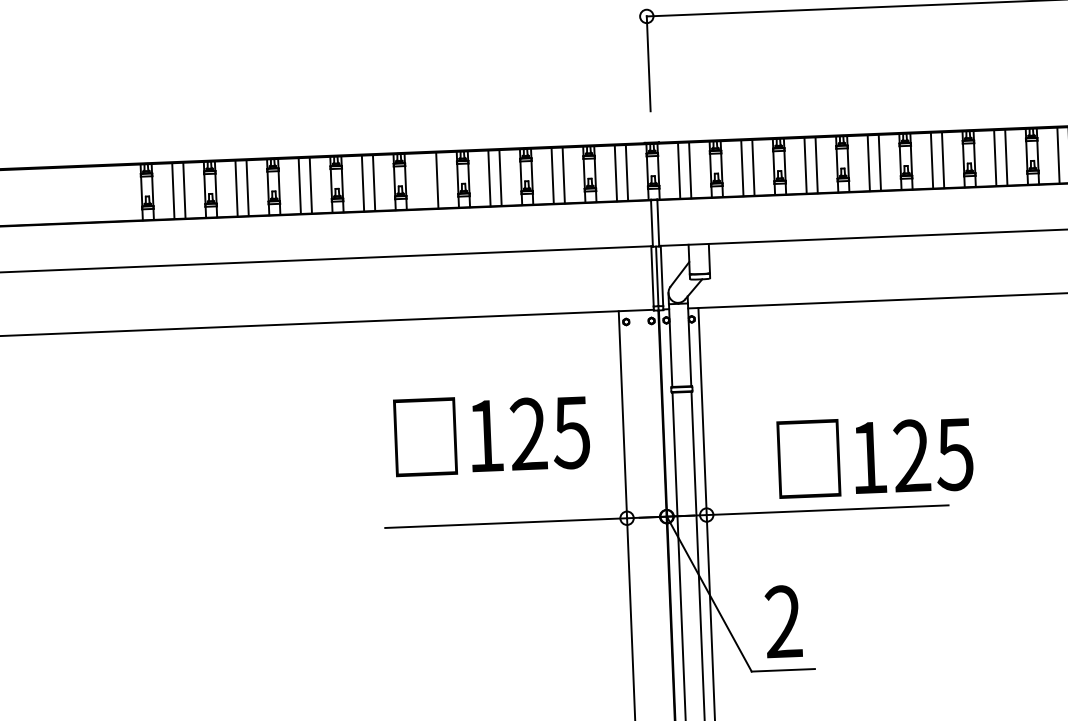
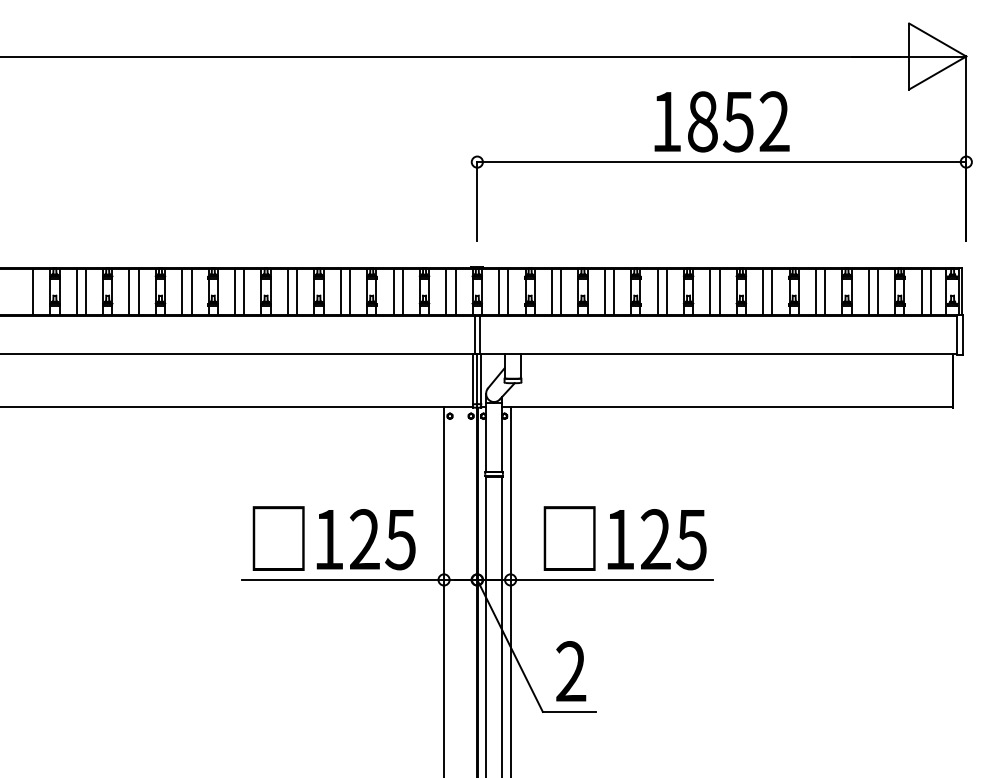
line: (425, 180) -> (287, 291), added
line: (121, 192) -> (33, 291), added
text: (491, 434) -> (333, 538), moved
text: (874, 456) -> (624, 538), moved

